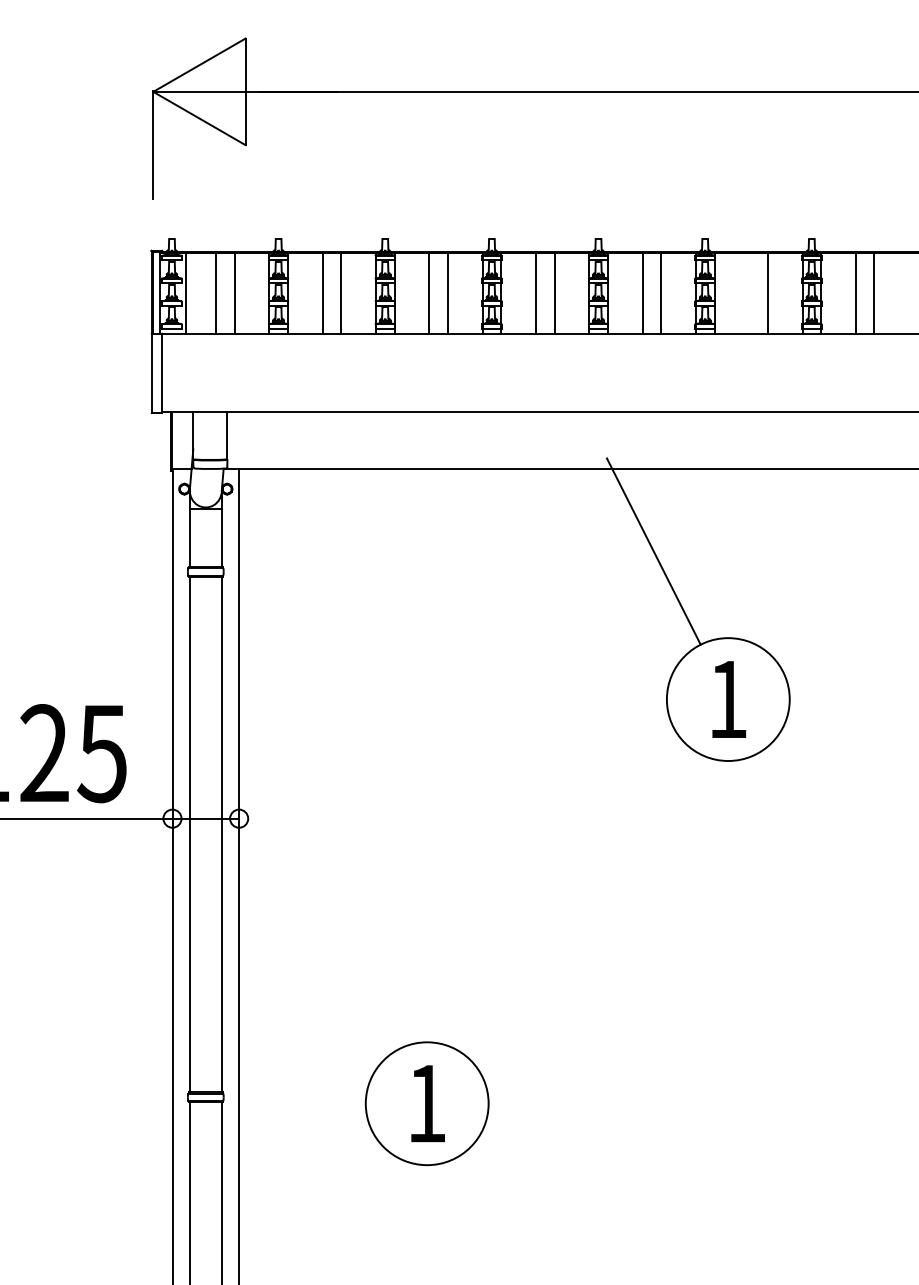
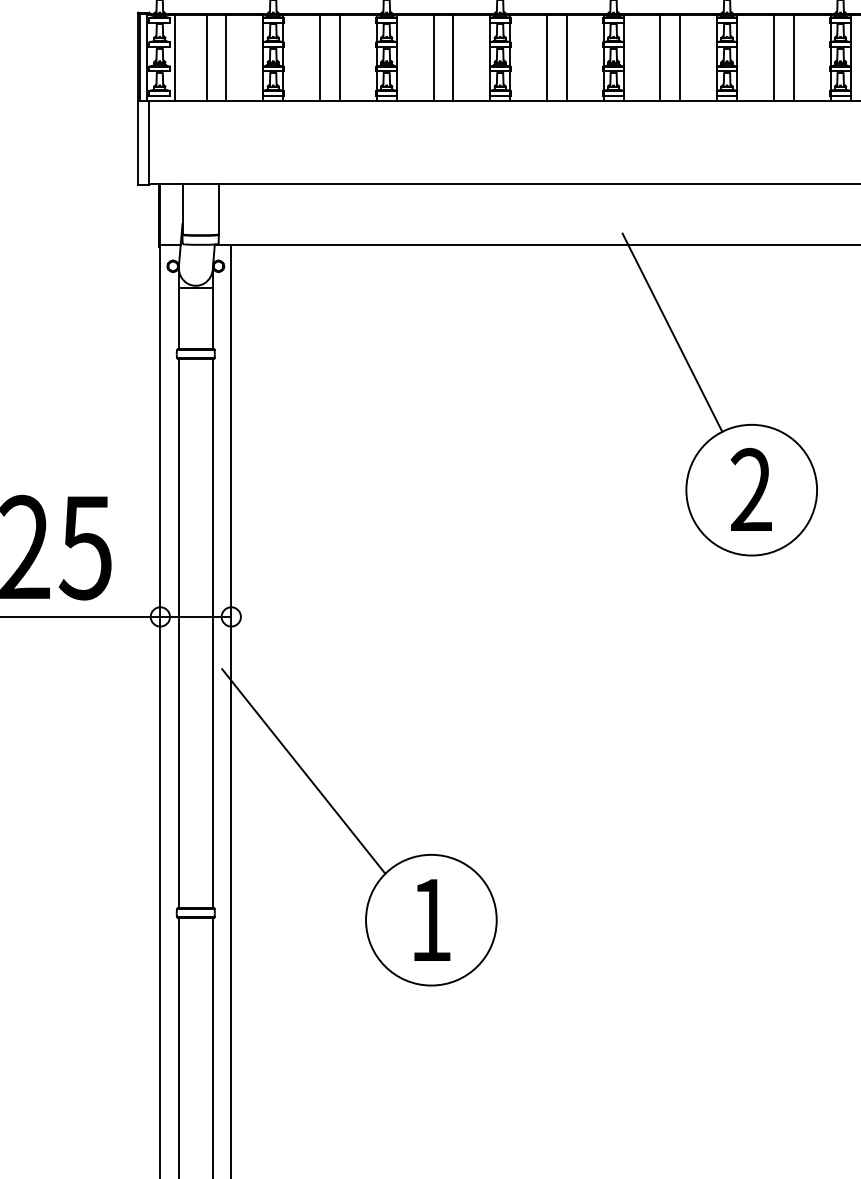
line: (749, 293) -> (774, 58), added
text: (727, 698) -> (750, 489), 1 -> 2
line: (306, 963) -> (302, 770), added

